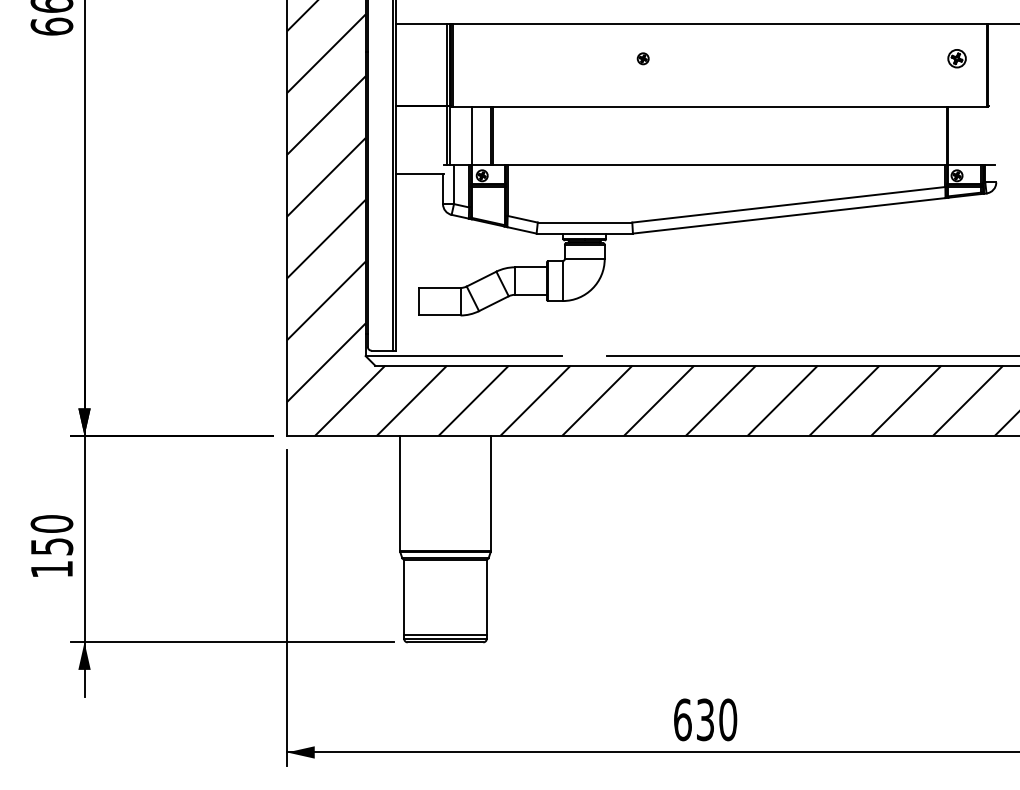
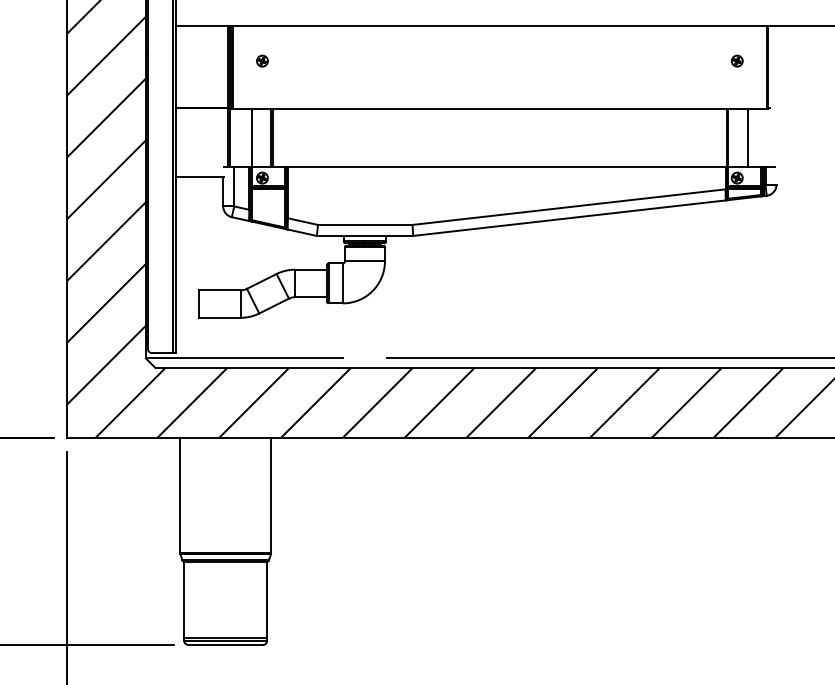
part: (642, 58) -> (261, 60), moved
part: (956, 58) -> (736, 60), size x0.62
line: (967, 135) -> (747, 137), added

